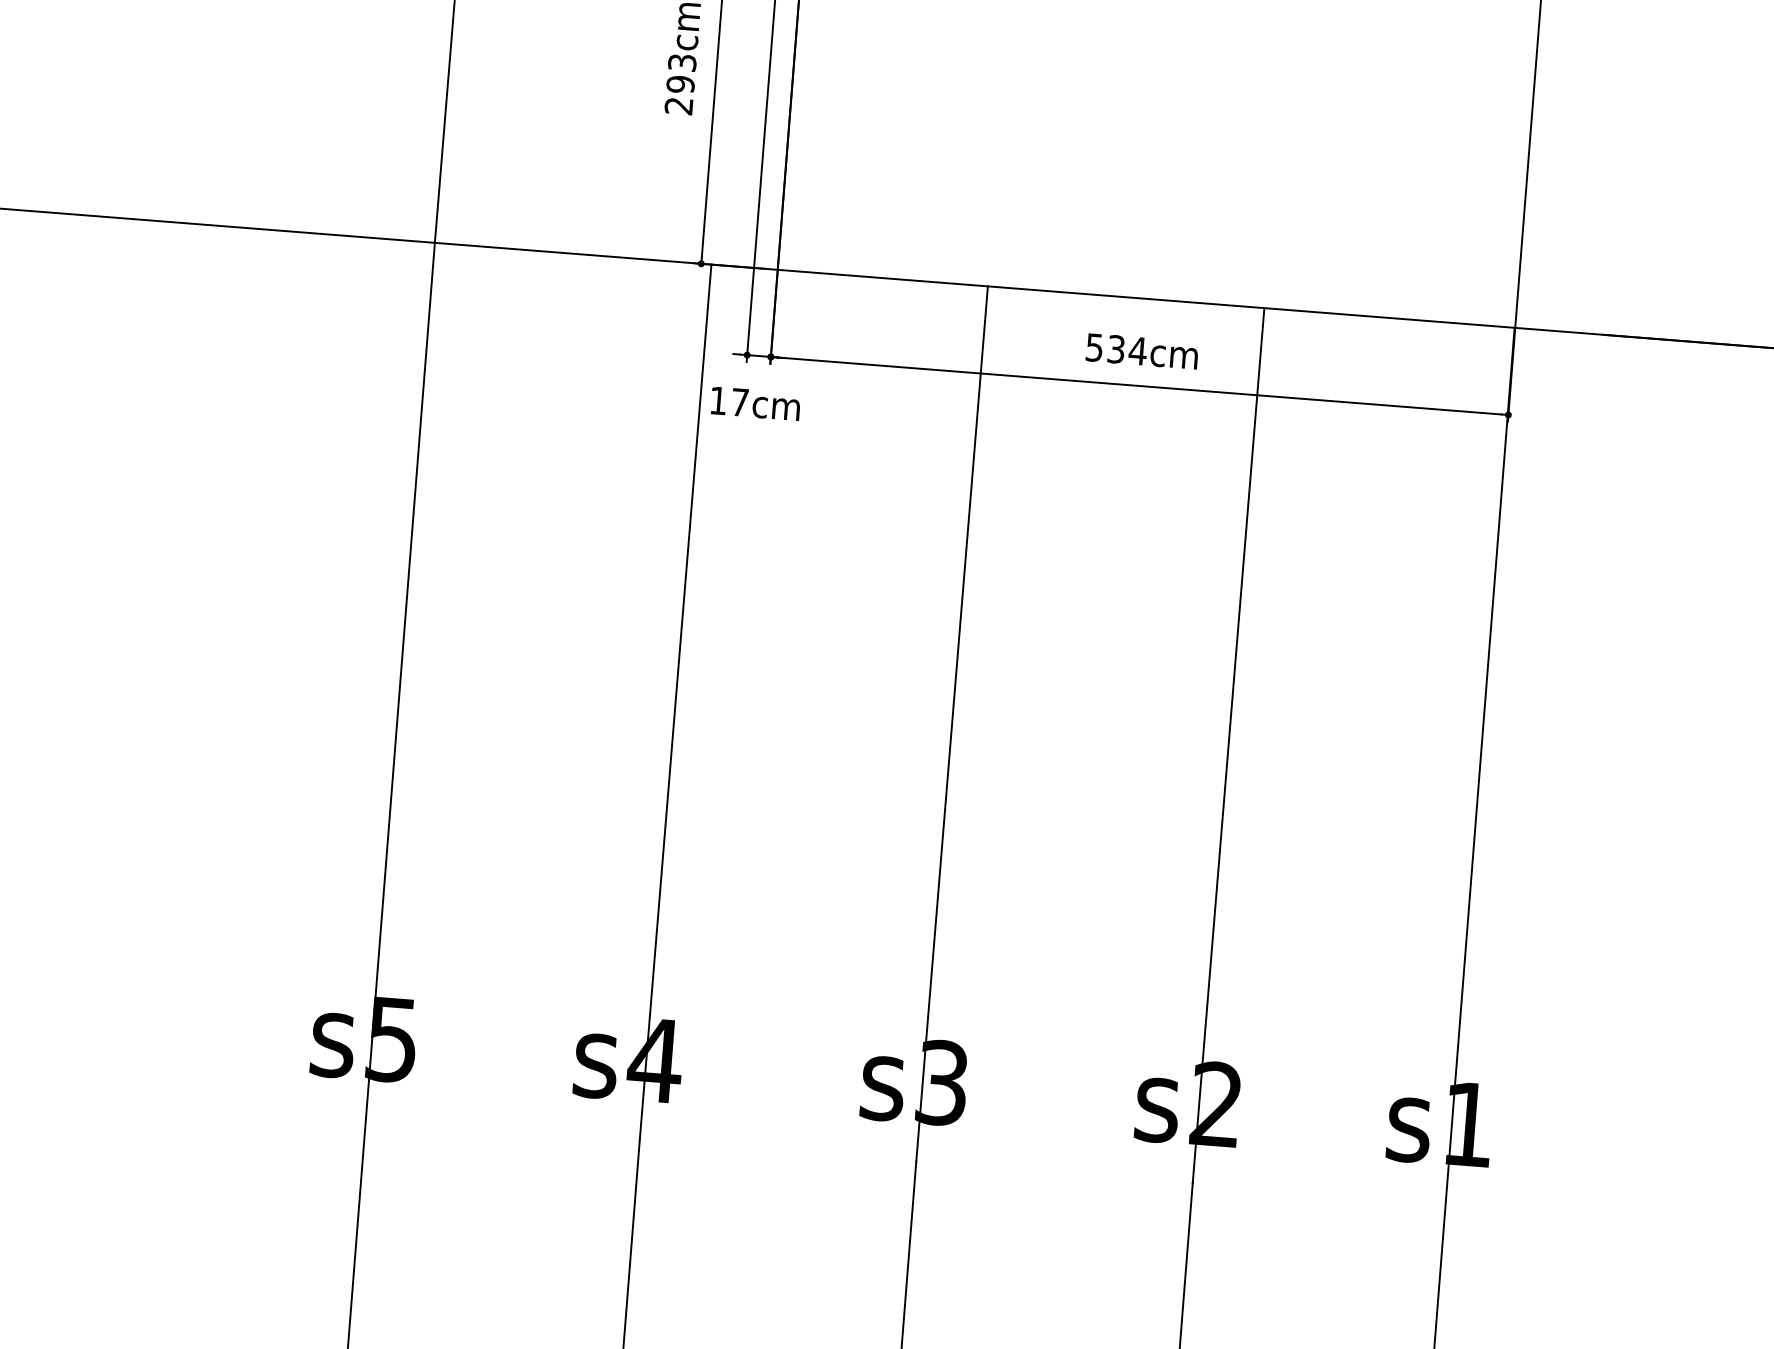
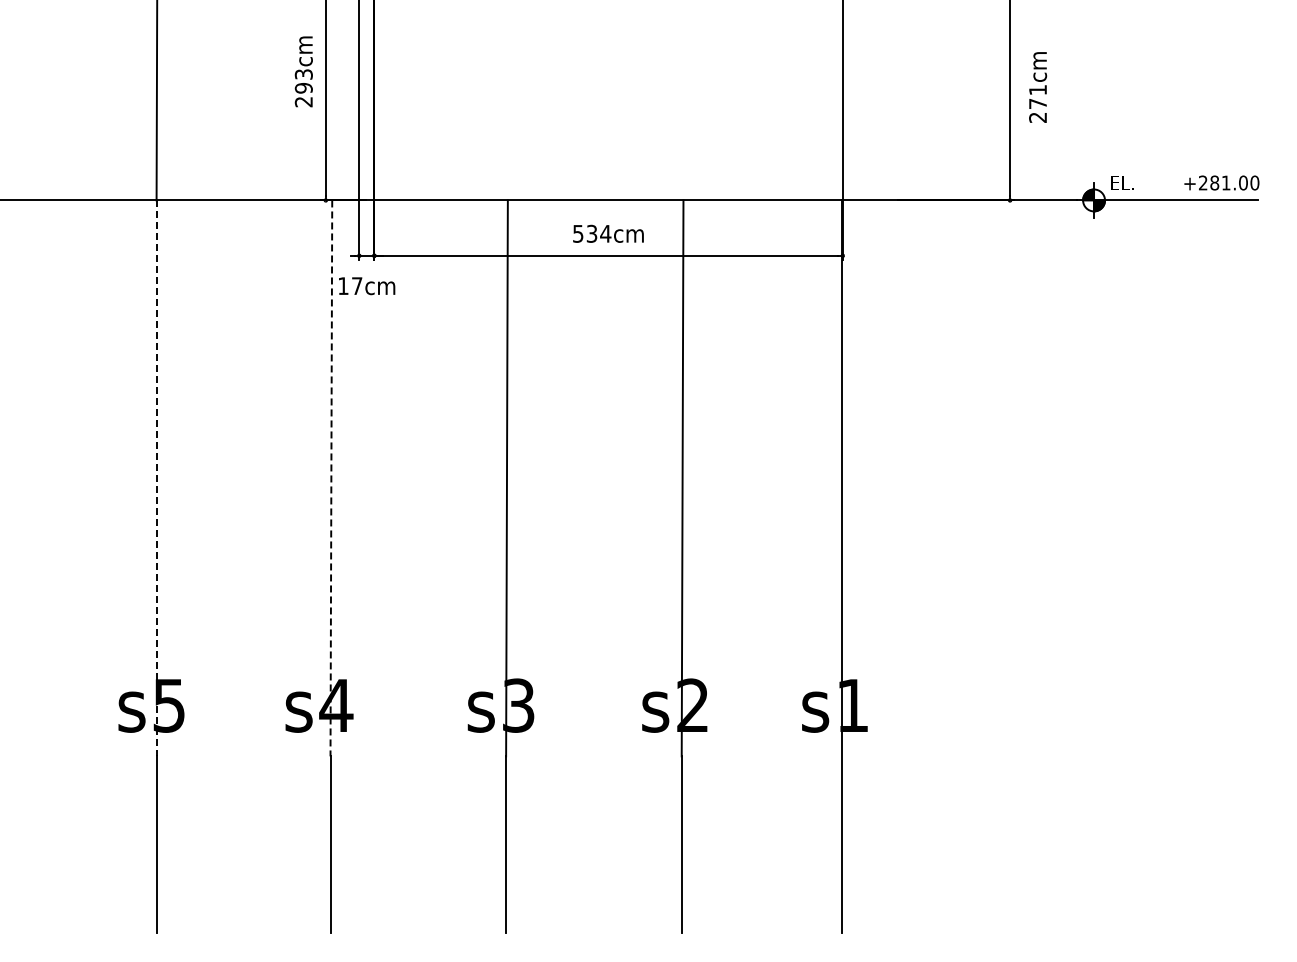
line: (400, 680) -> (156, 478), solid -> dashed
line: (675, 702) -> (331, 478), solid -> dashed

